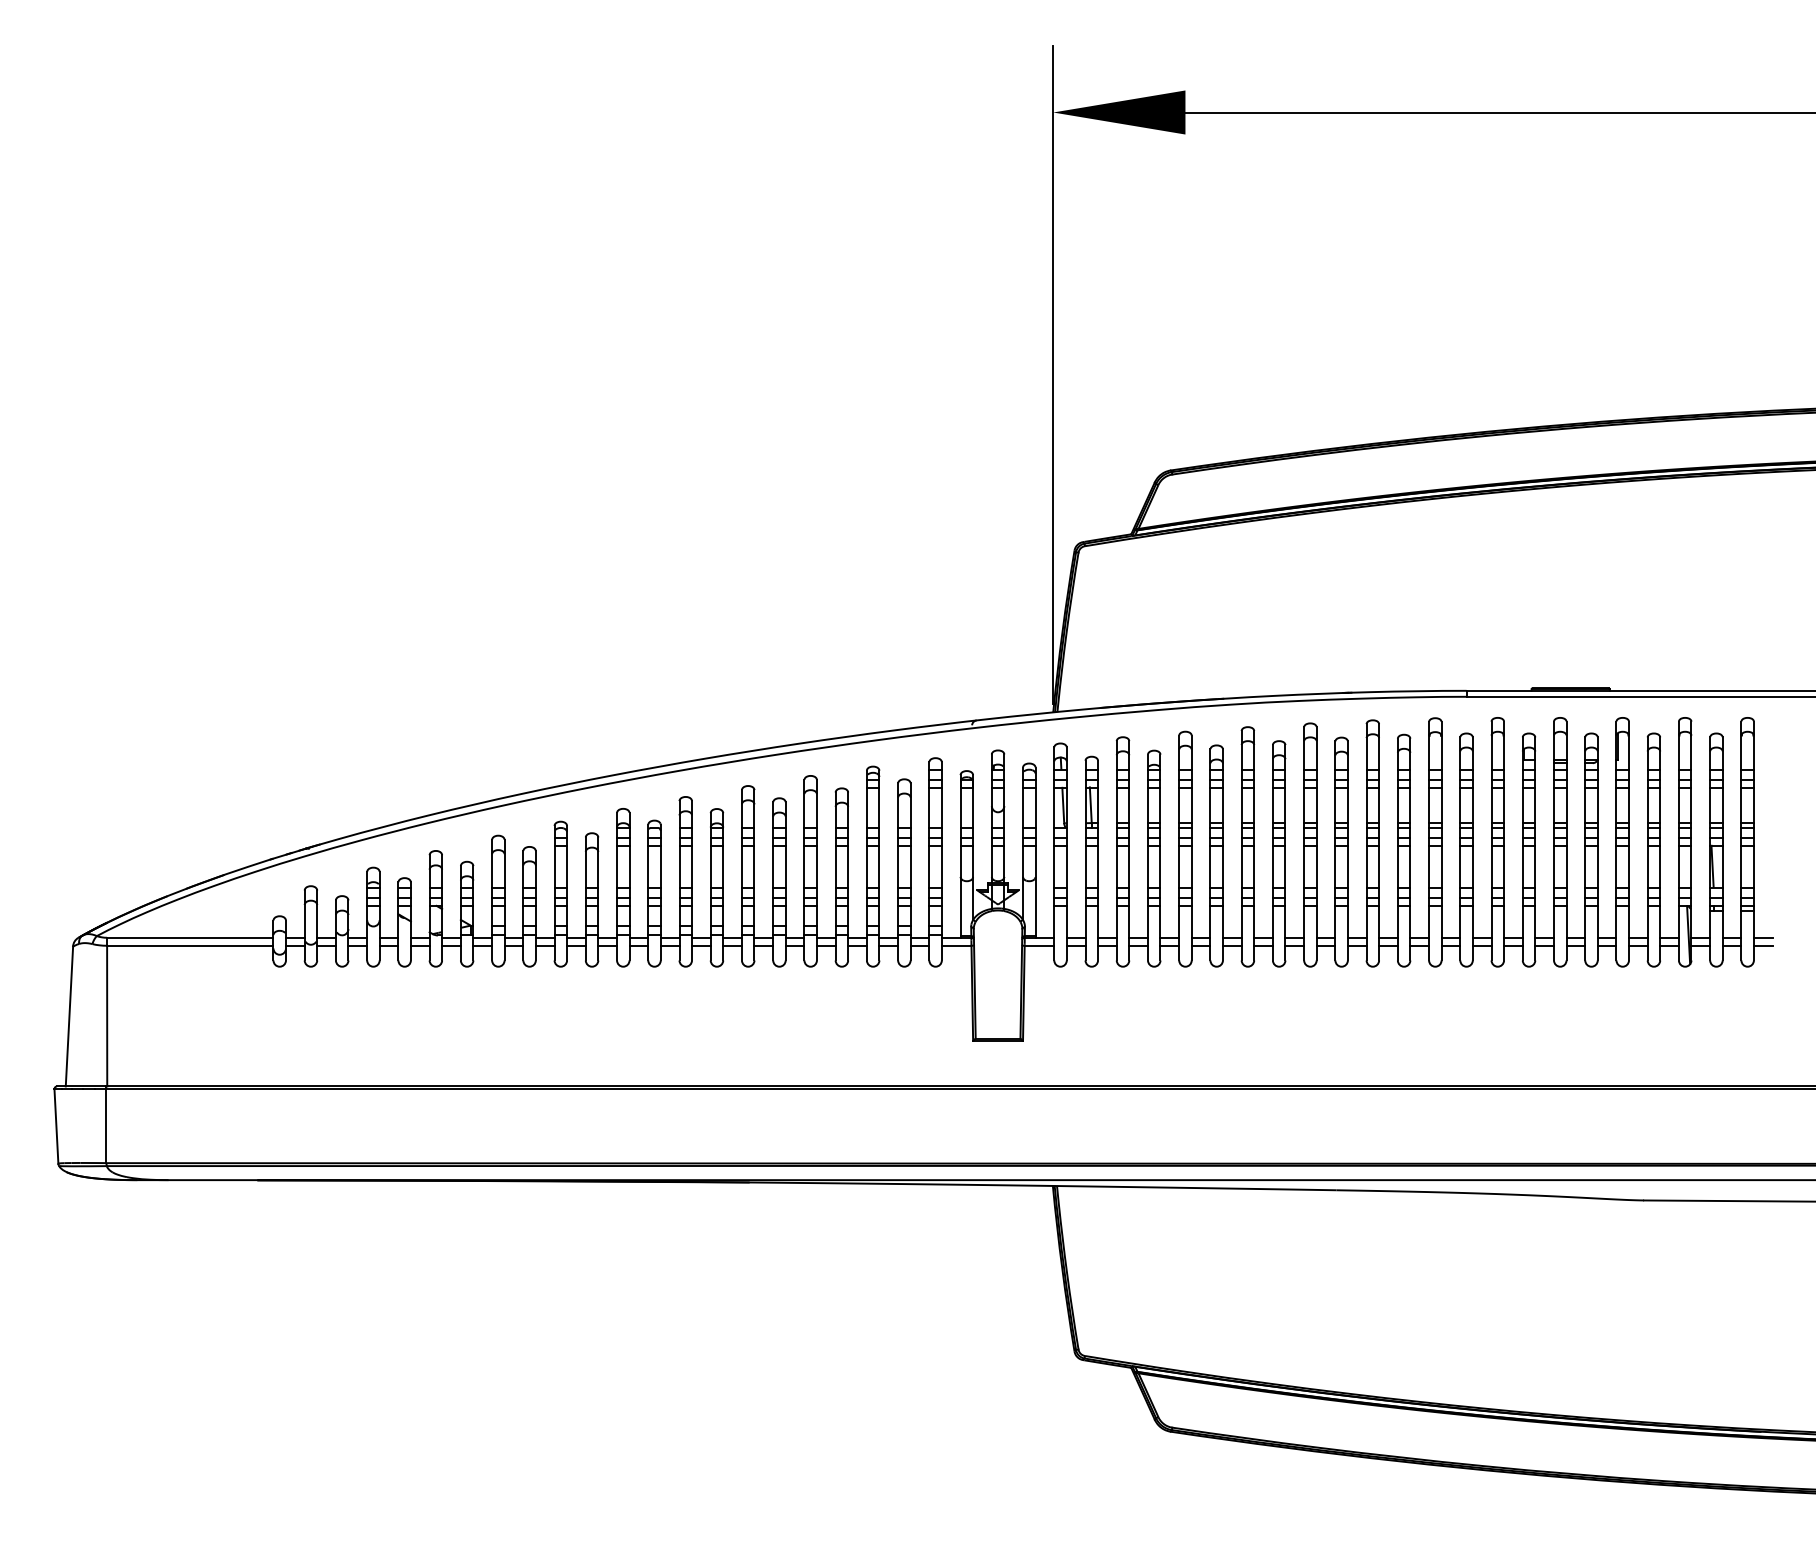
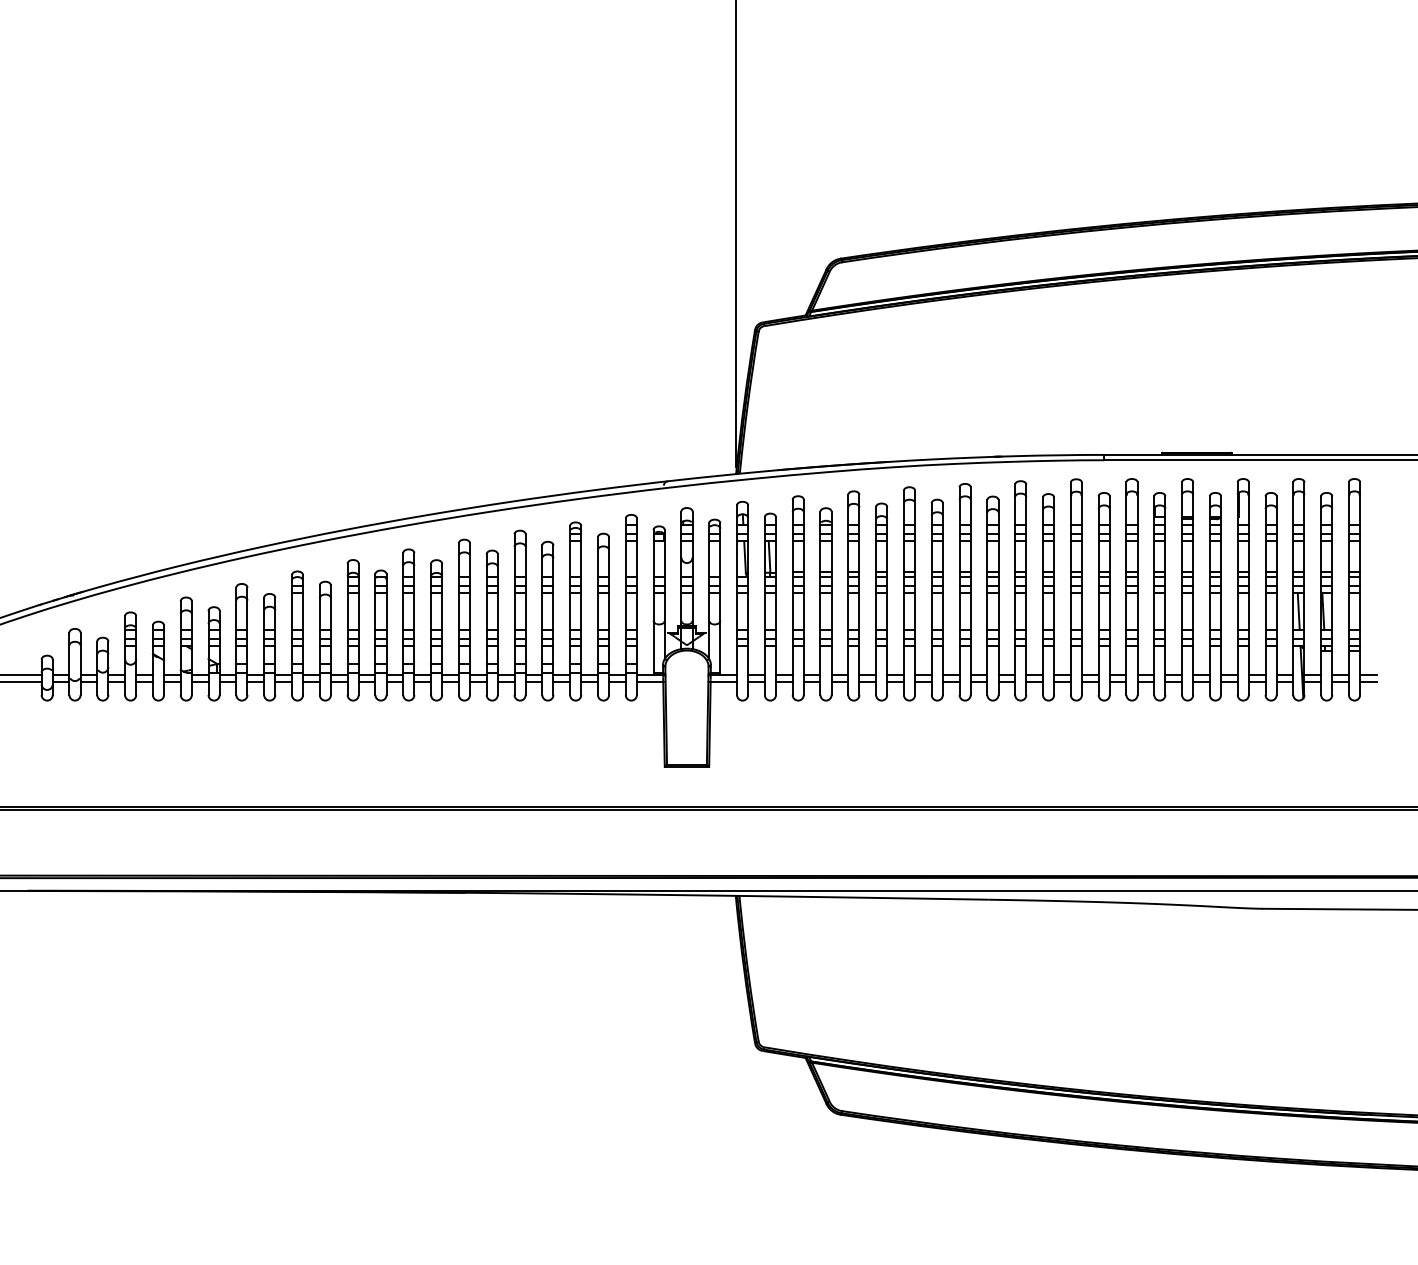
line: (1684, 866) -> (1298, 611), added

